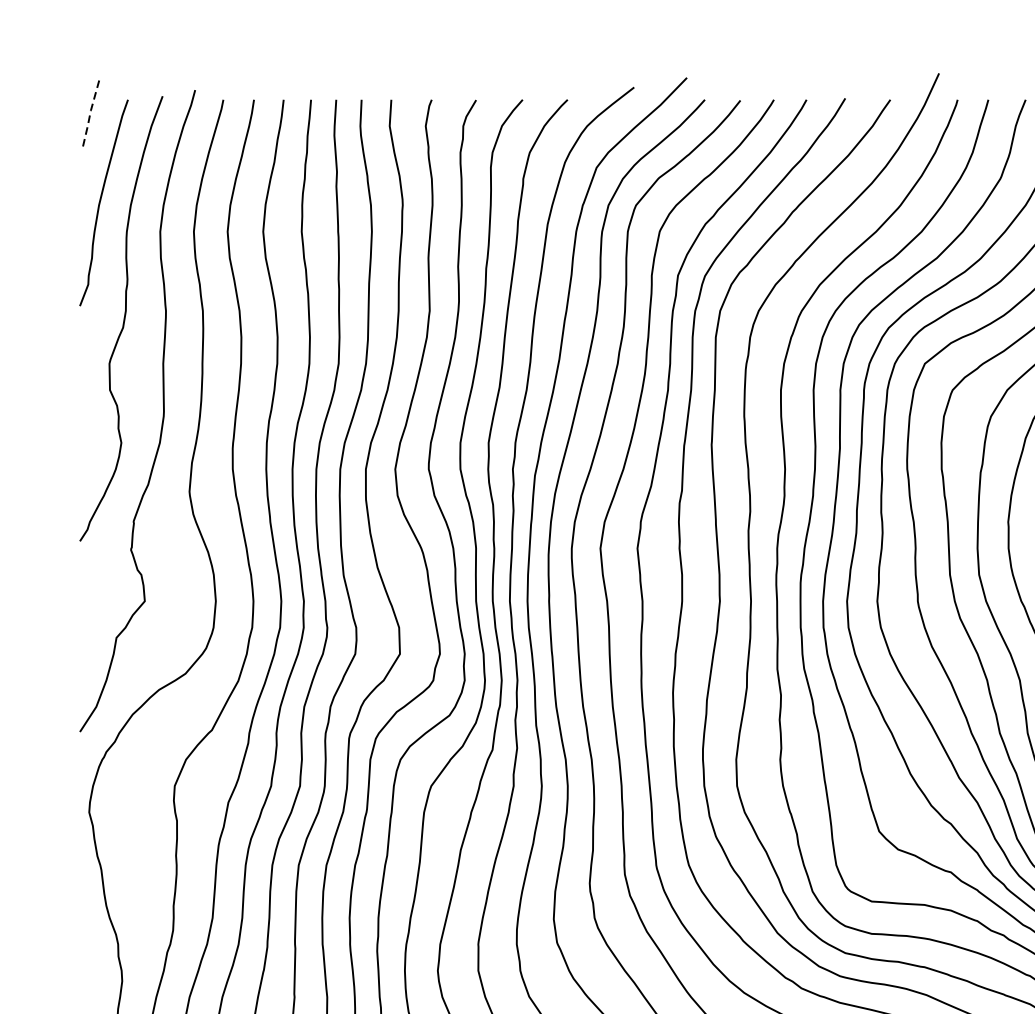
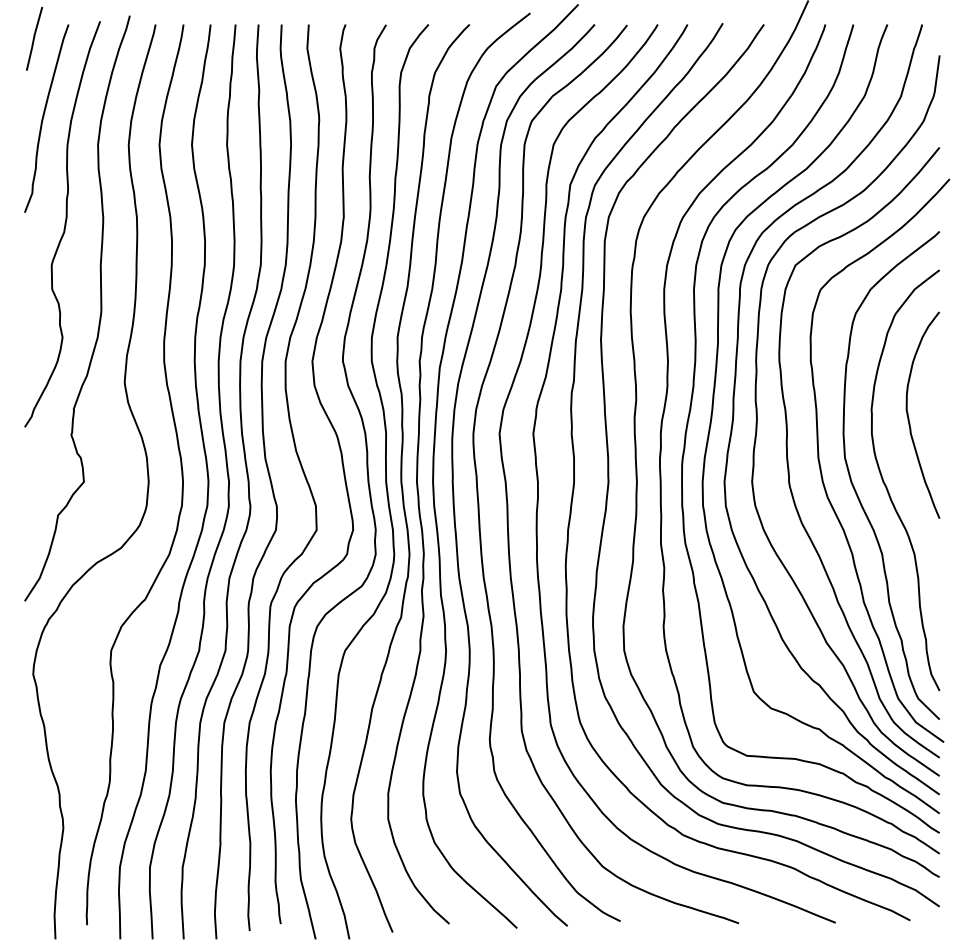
line: (89, 116) -> (33, 39), dashed -> solid

